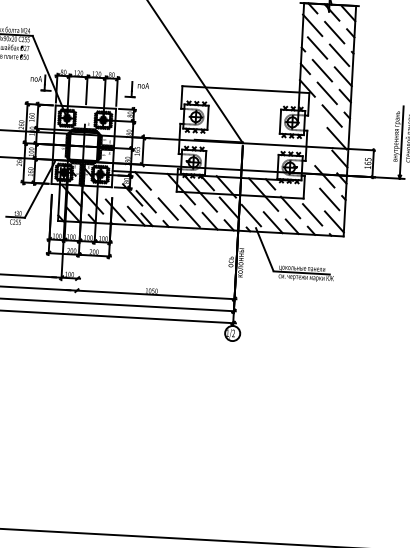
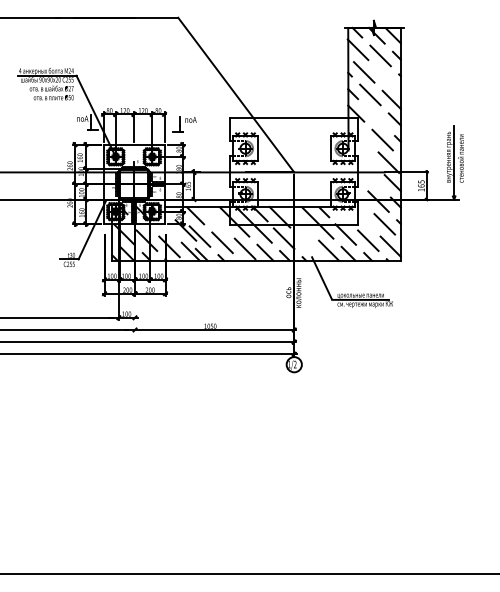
line: (339, 55) -> (386, 78), removed
line: (327, 93) -> (376, 117), removed
line: (251, 215) -> (306, 244), removed

